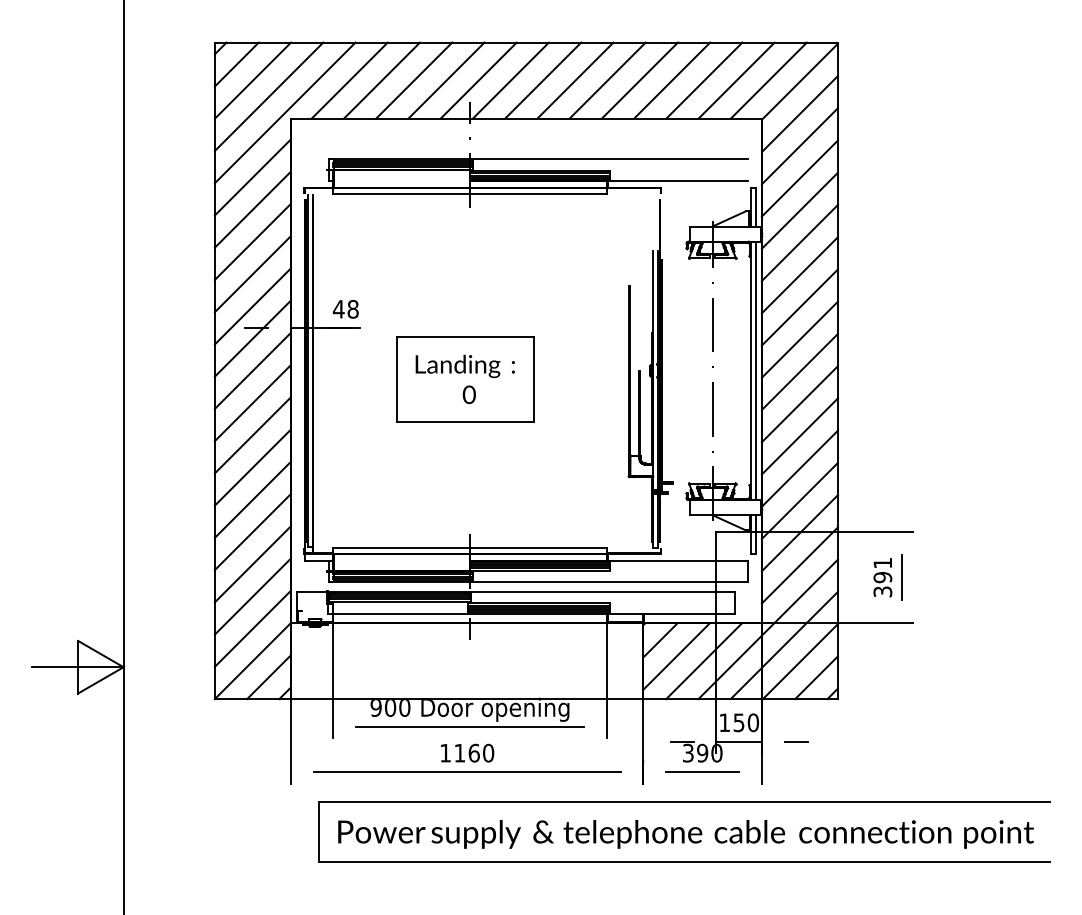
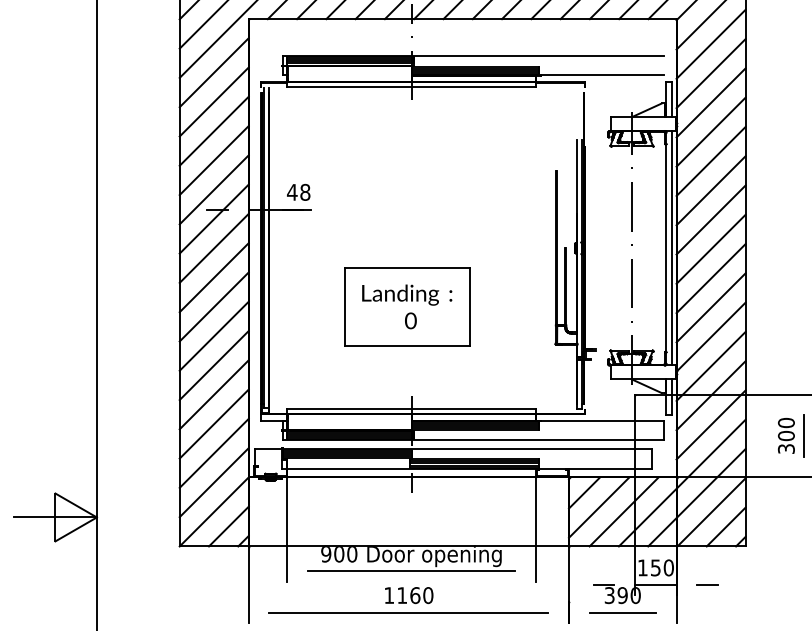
part: (465, 379) -> (407, 306), moved
text: (882, 570) -> (786, 429), 391 -> 300

